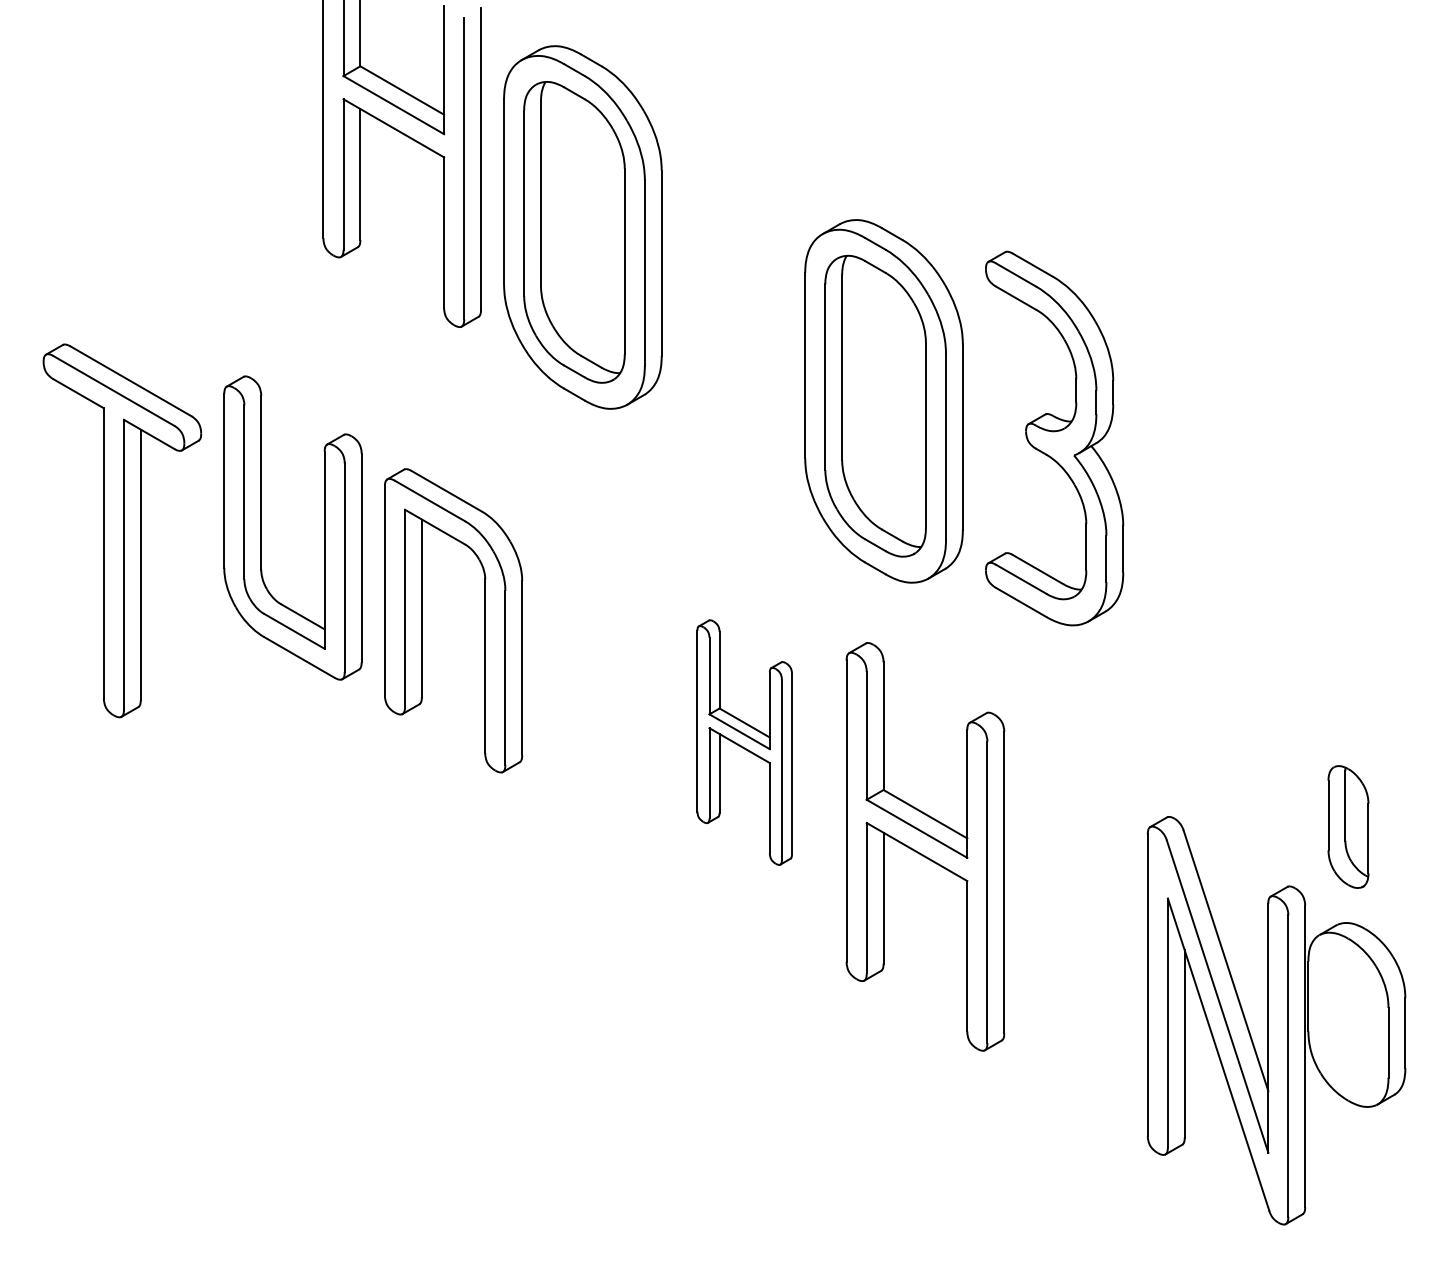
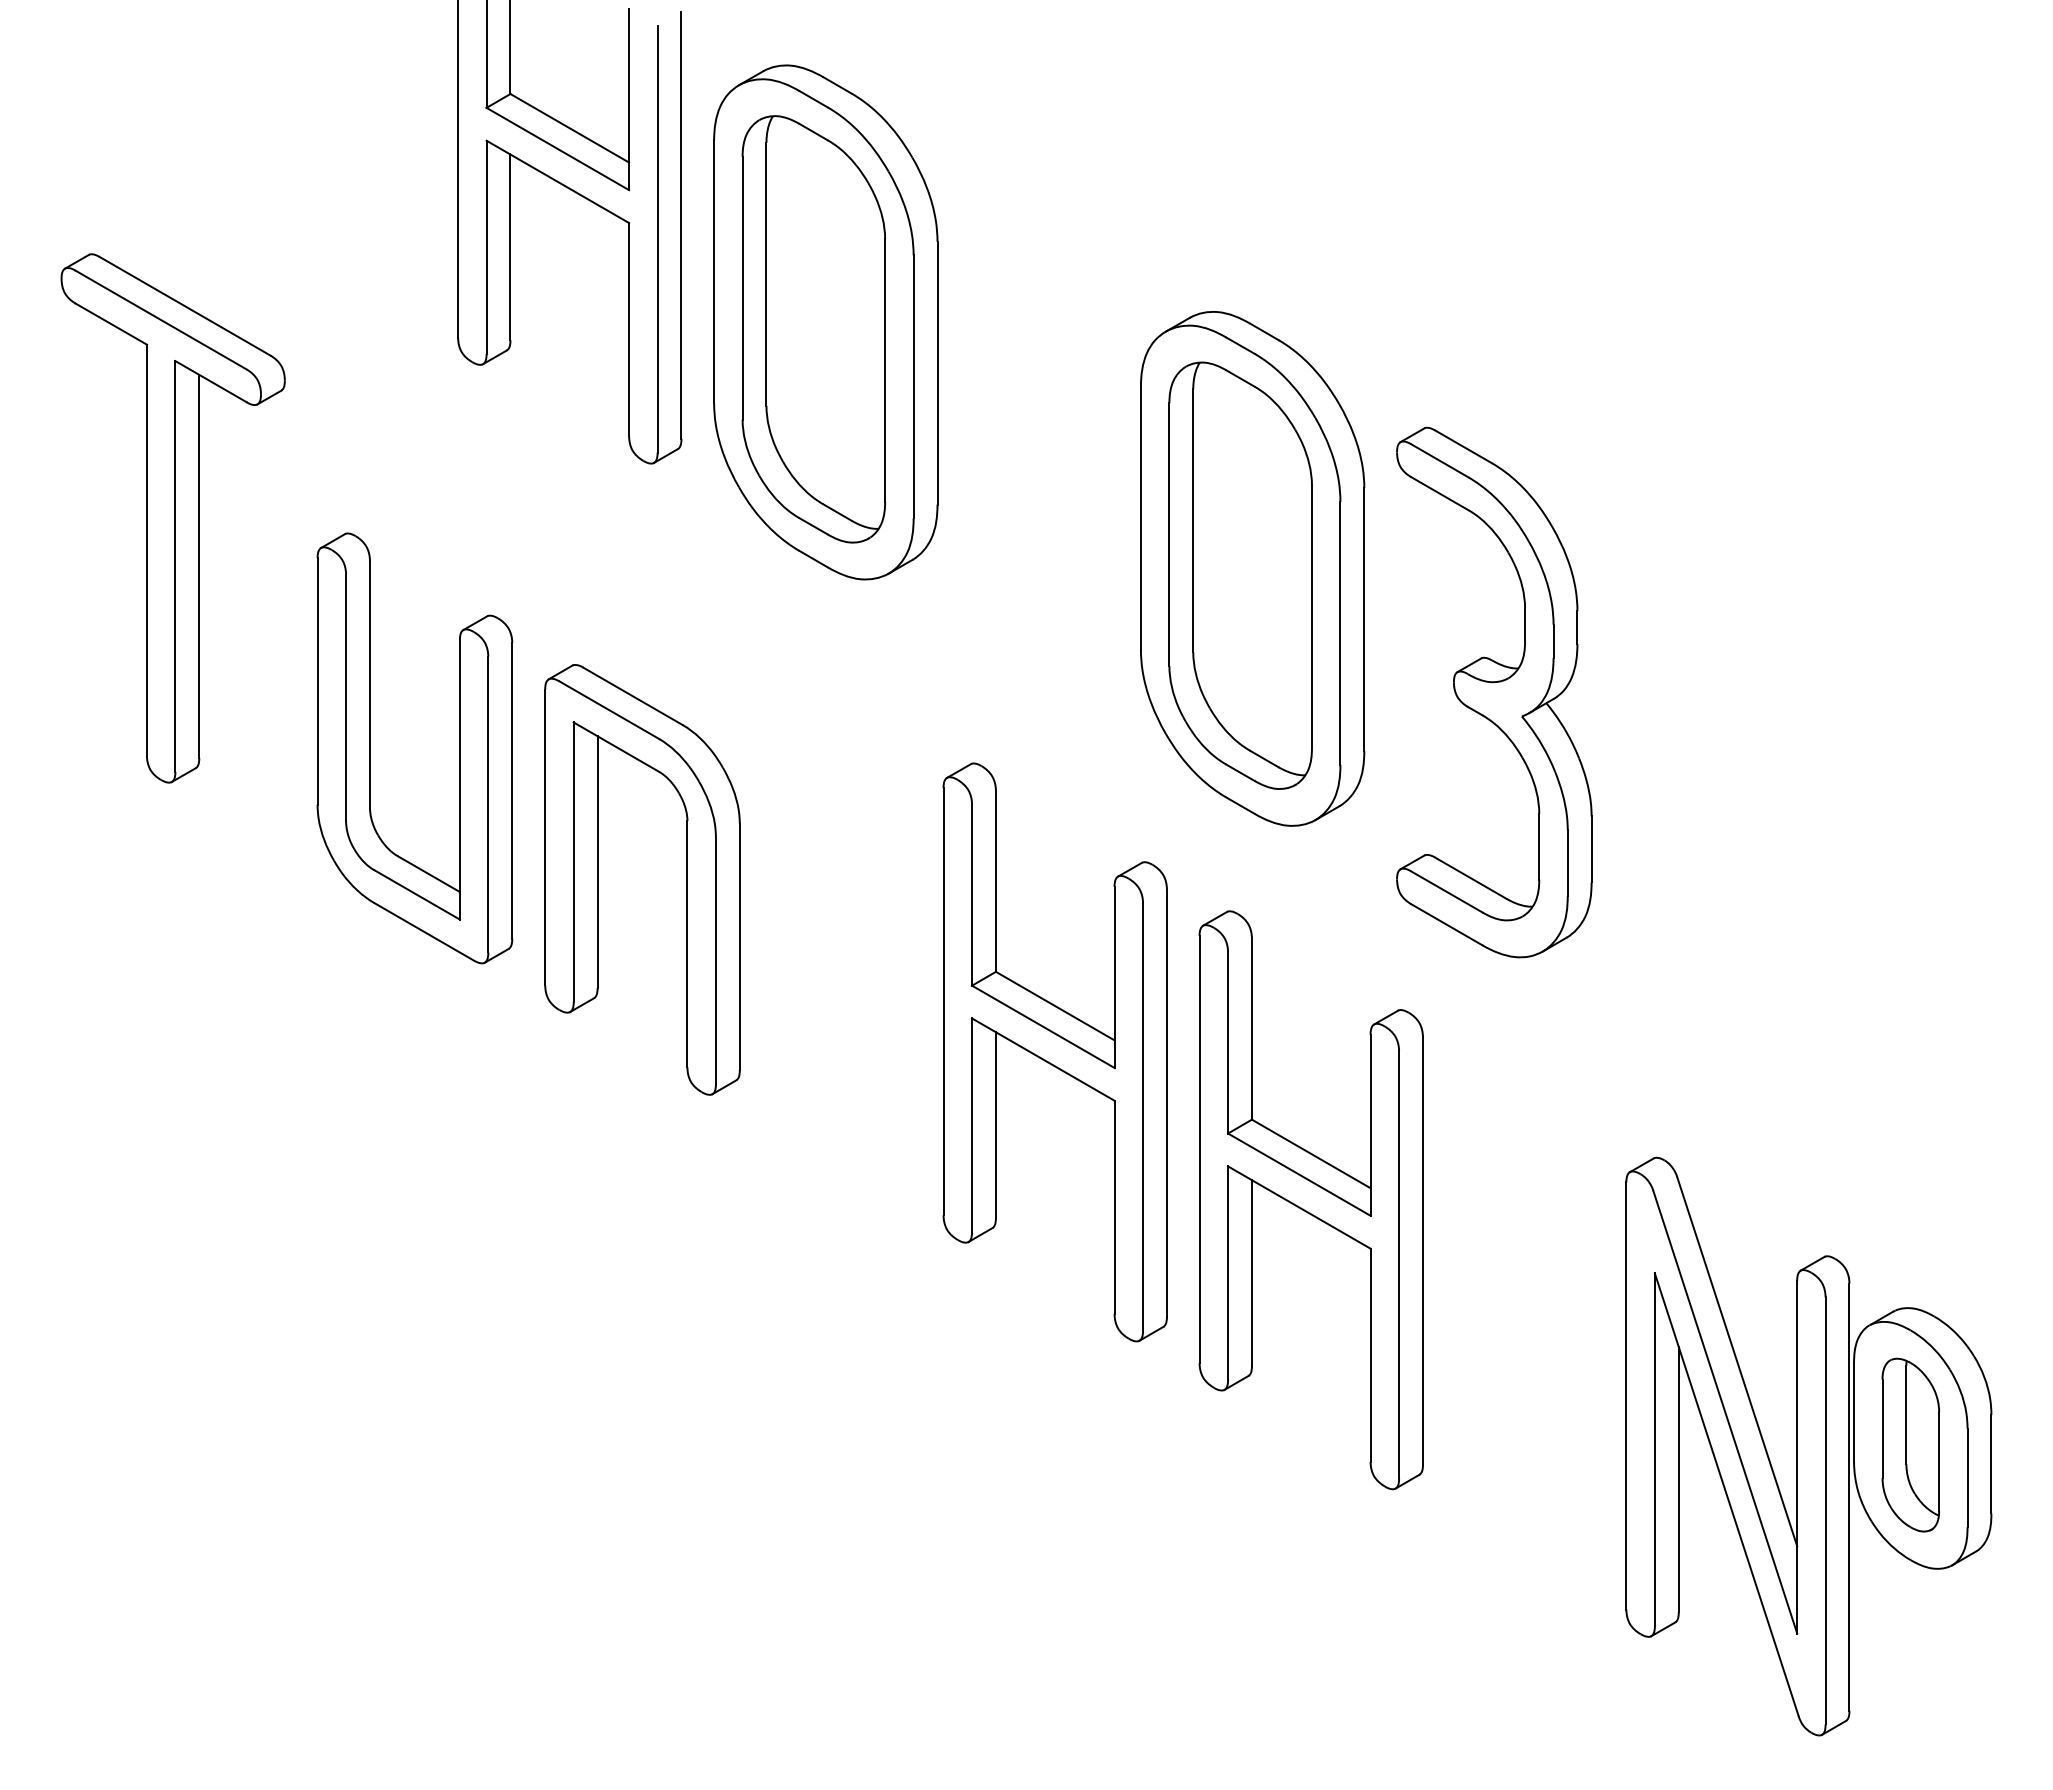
part: (1054, 438) -> (1494, 692), moved
part: (121, 530) -> (172, 518), moved
part: (744, 742) -> (1054, 1052), size x1.67
part: (1348, 826) -> (1910, 1444), moved

